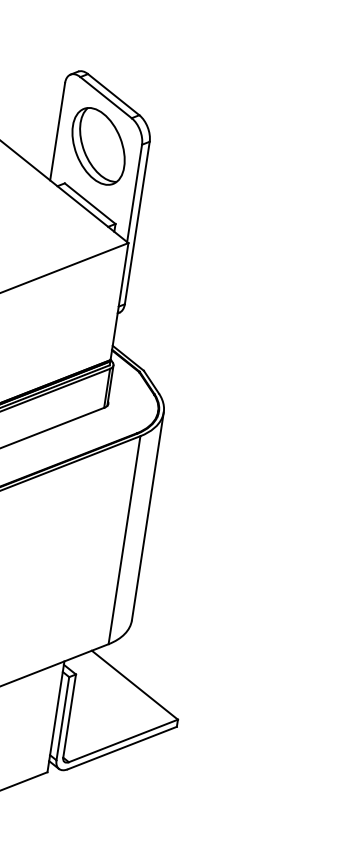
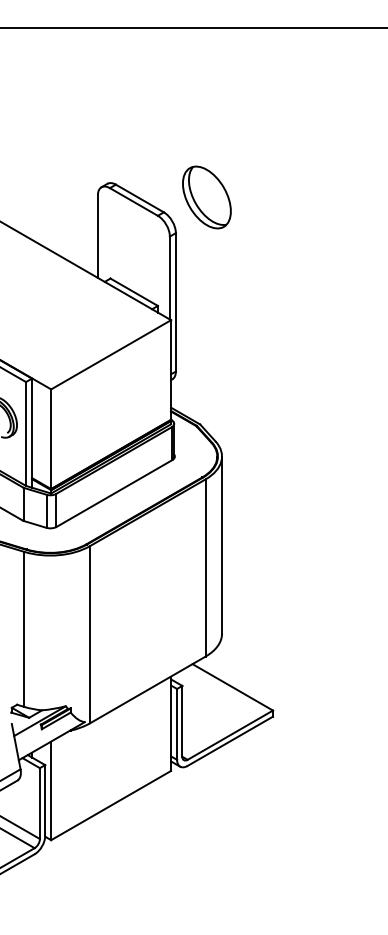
part: (98, 146) -> (206, 197), moved

